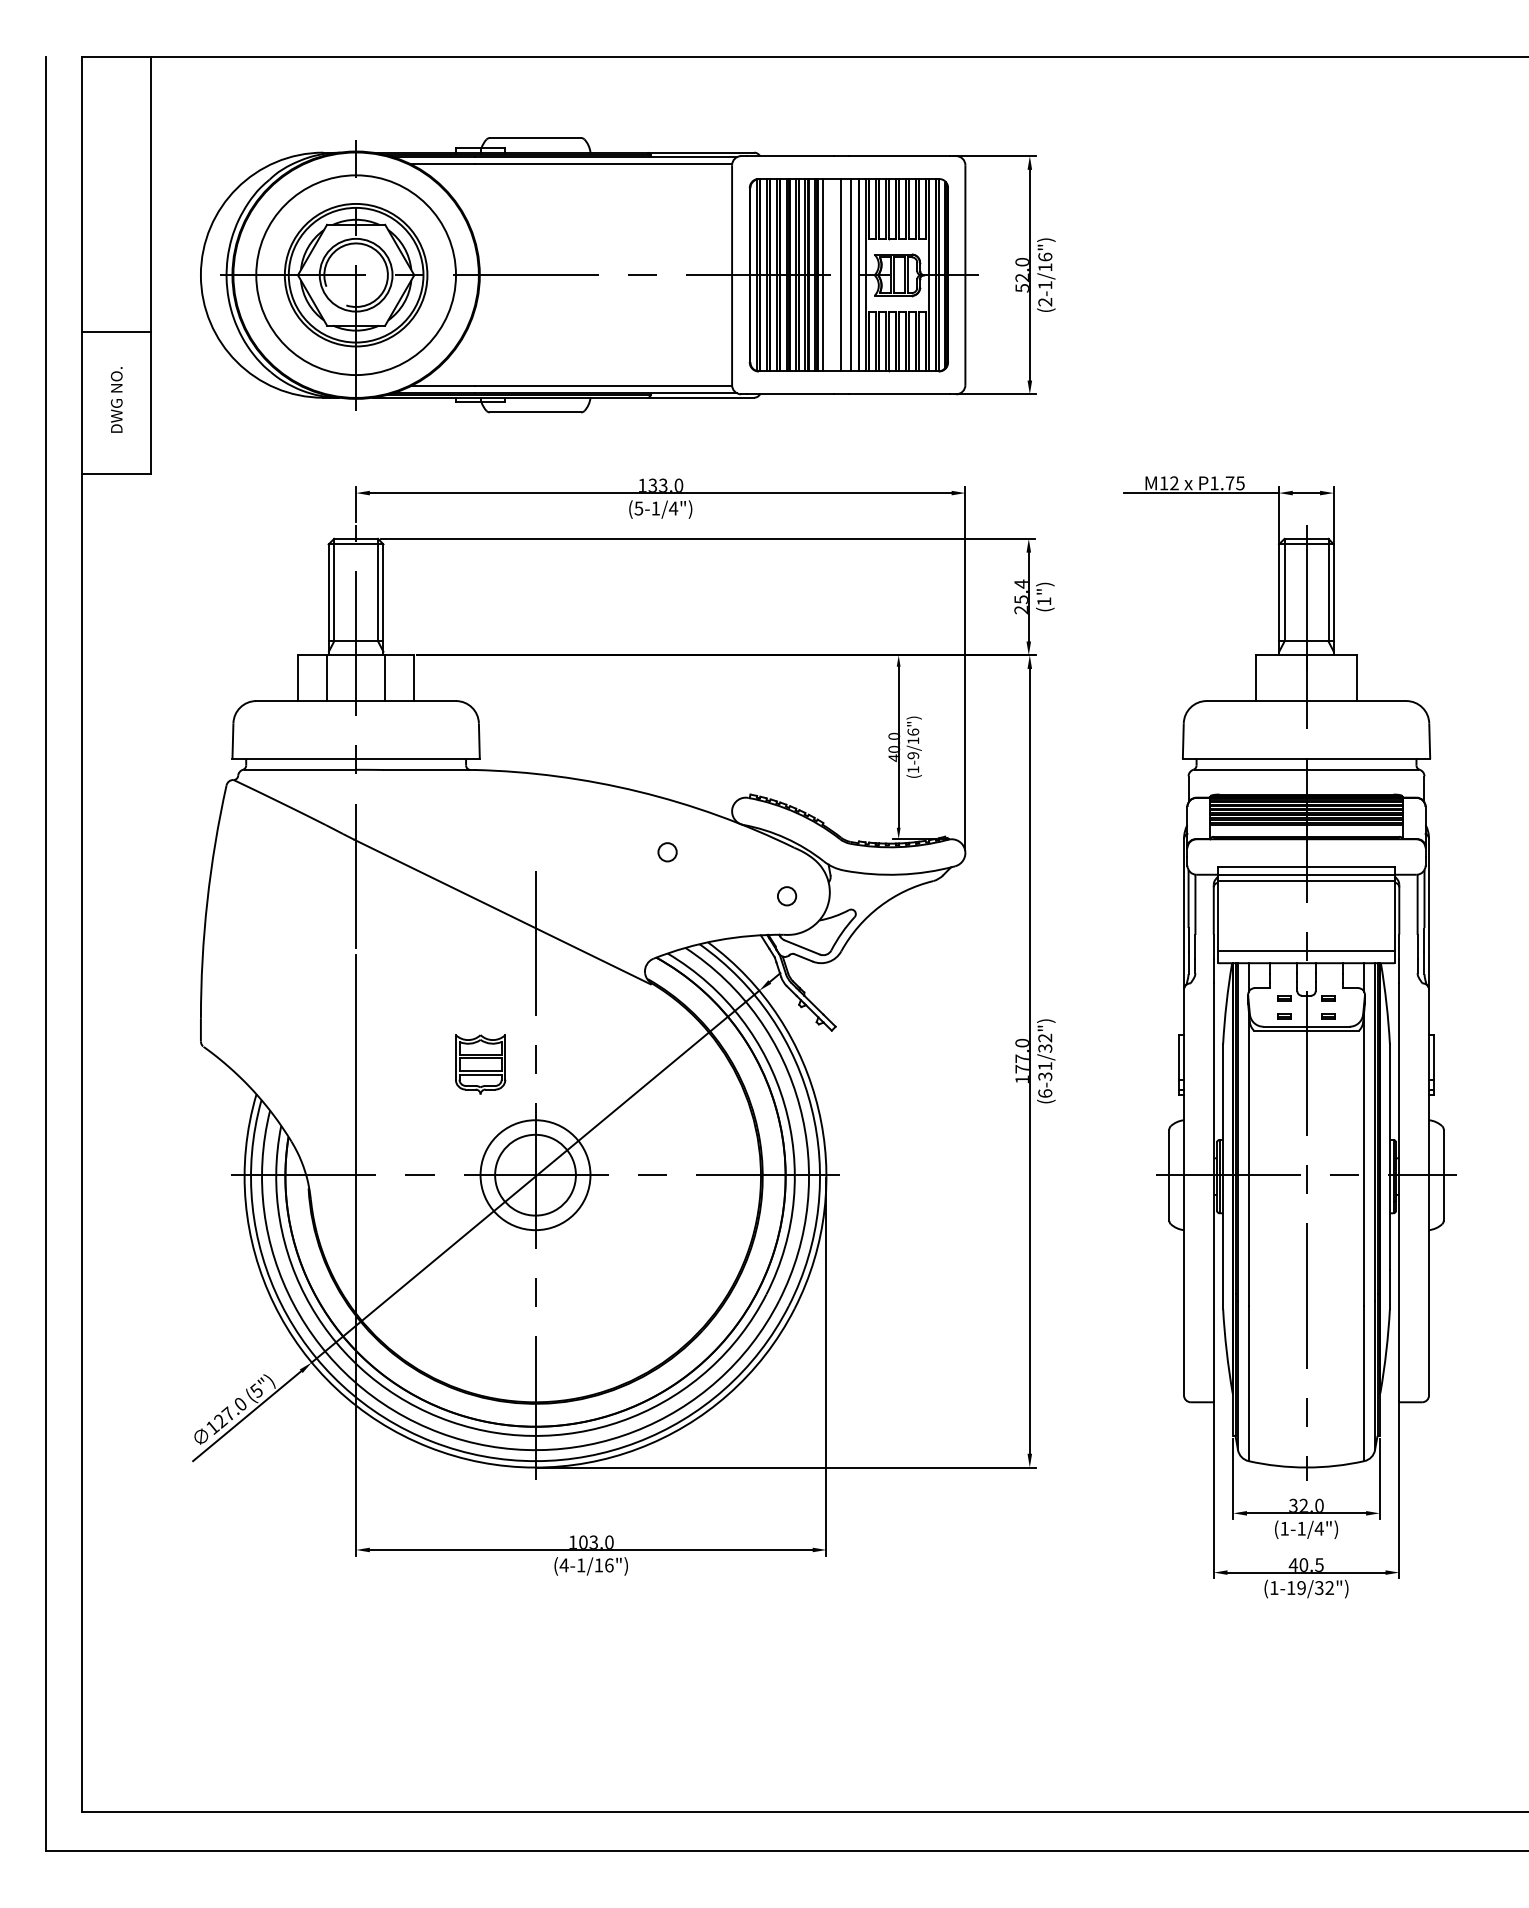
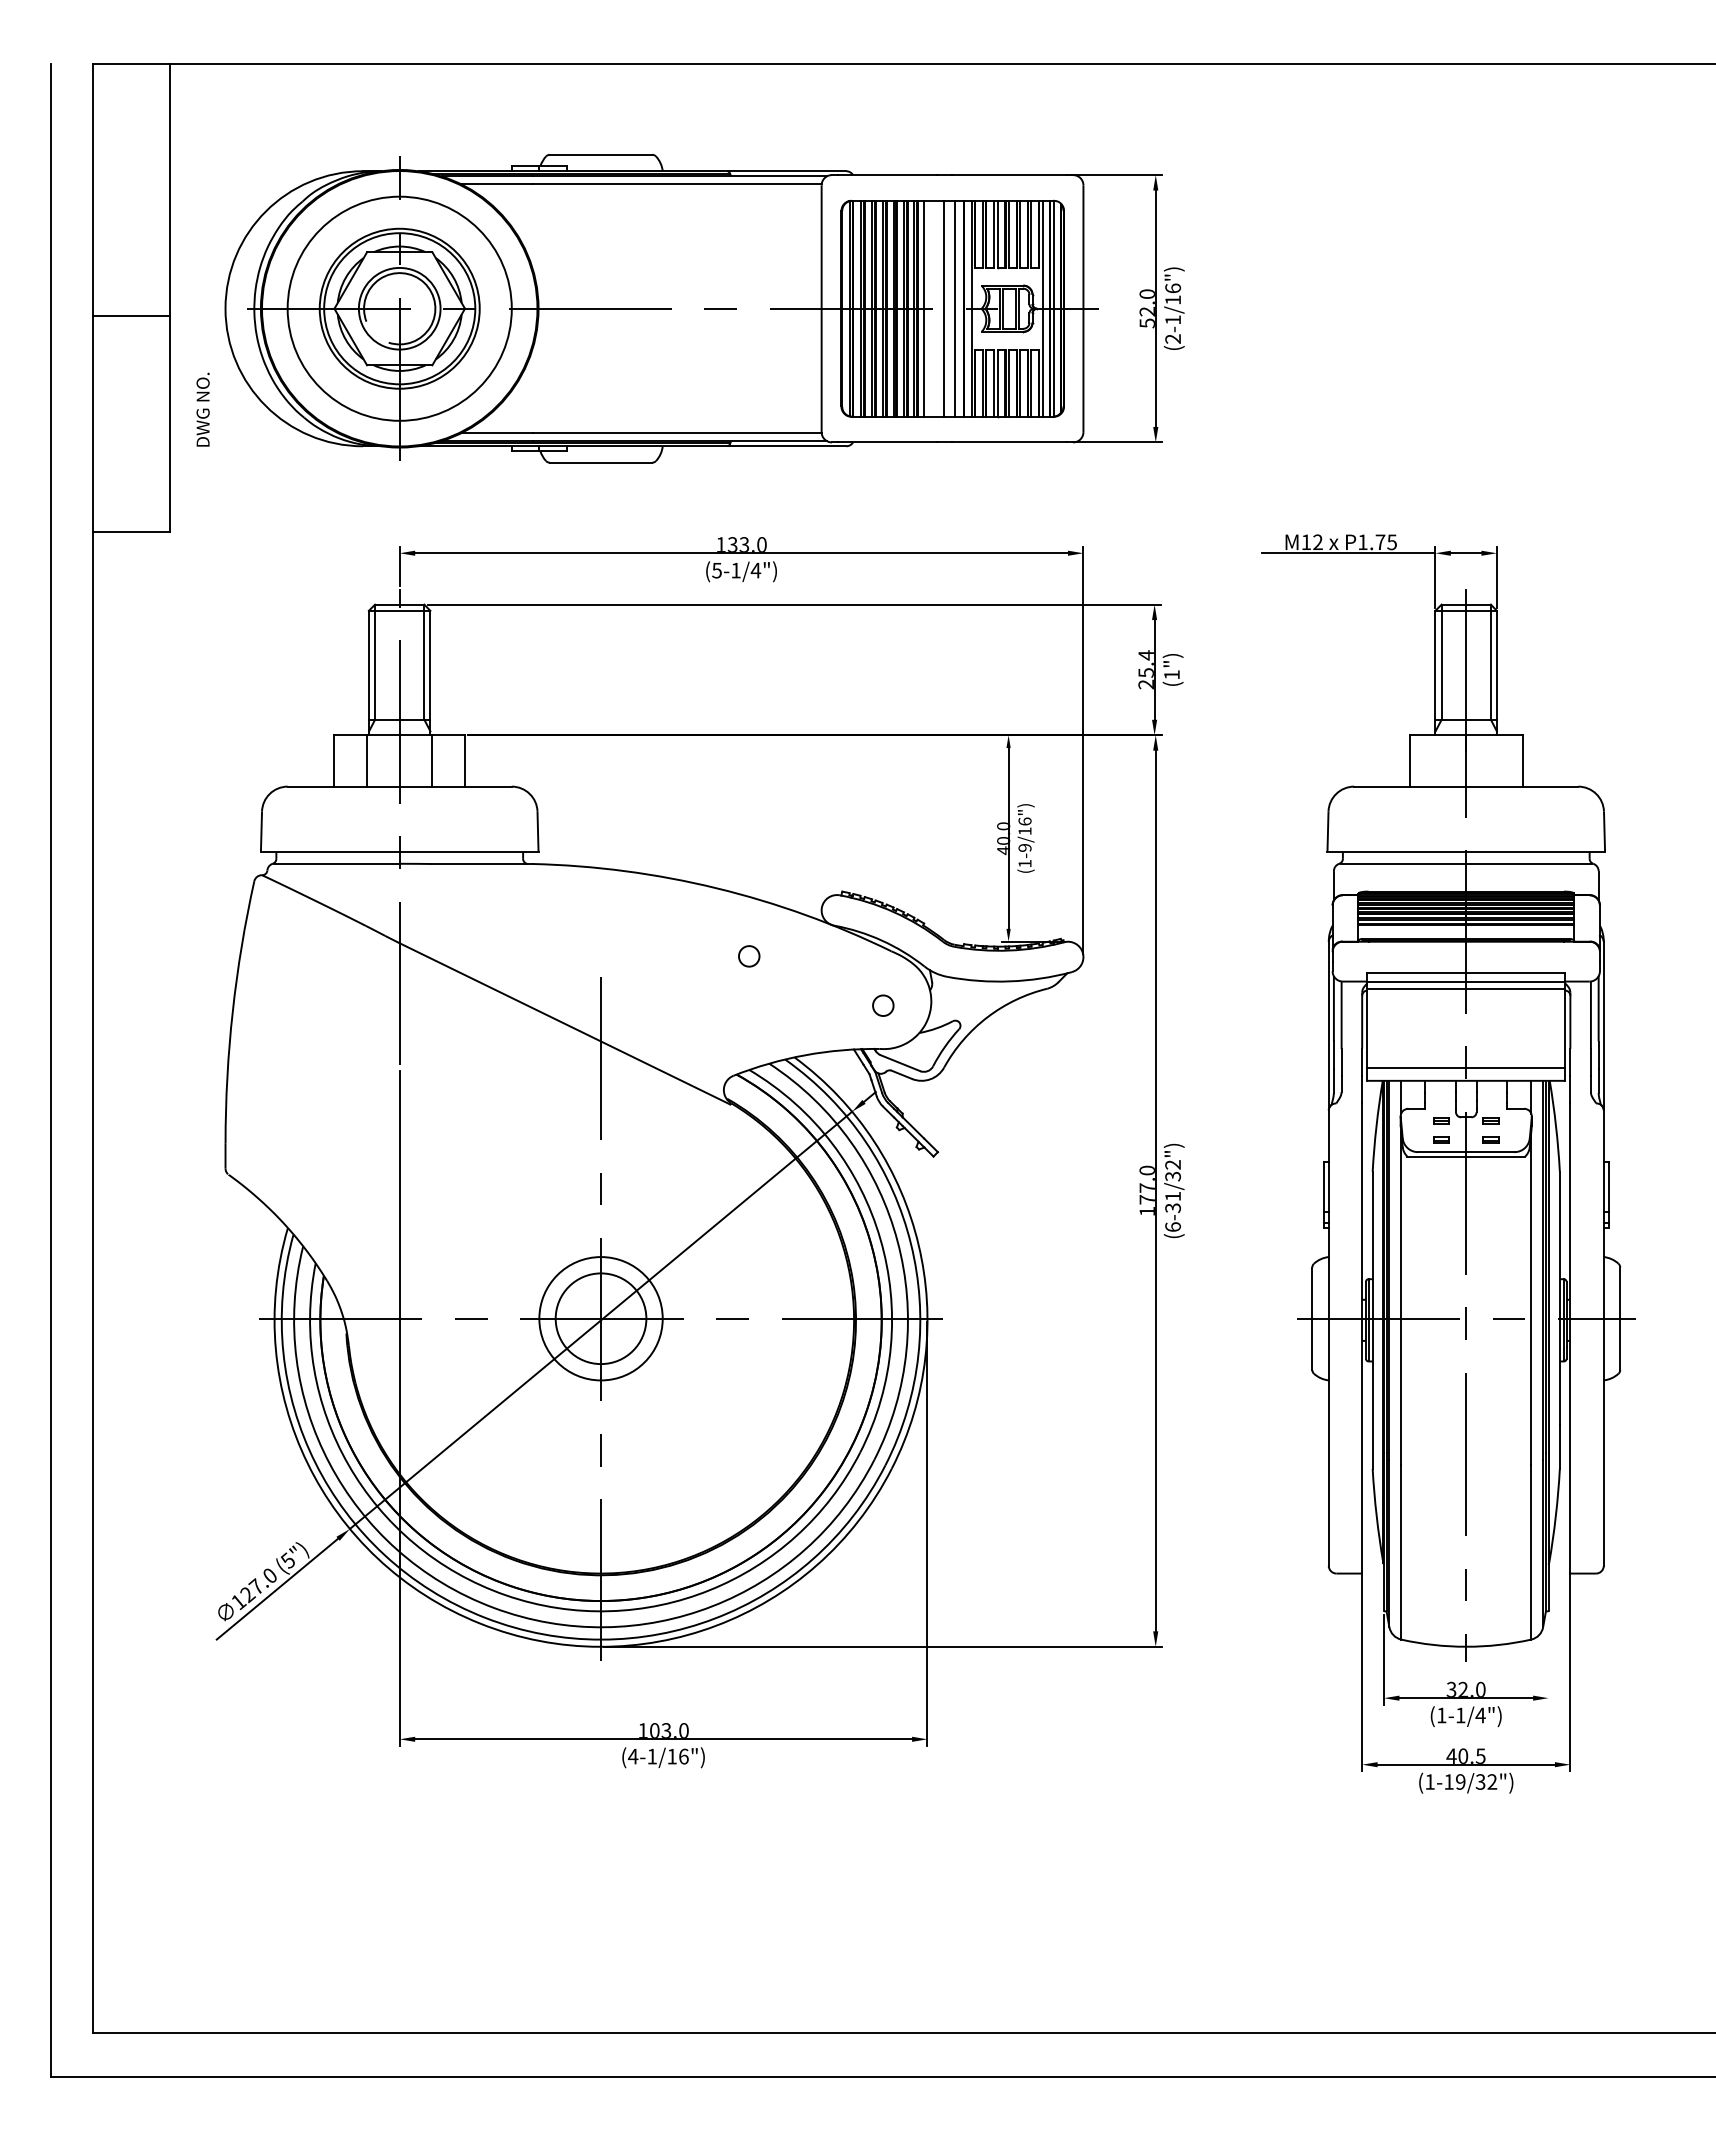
line: (116, 332) -> (130, 315), moved
text: (116, 399) -> (202, 409), moved
part: (479, 1064) -> (538, 1194), removed
line: (1379, 1478) -> (1548, 1659), removed

